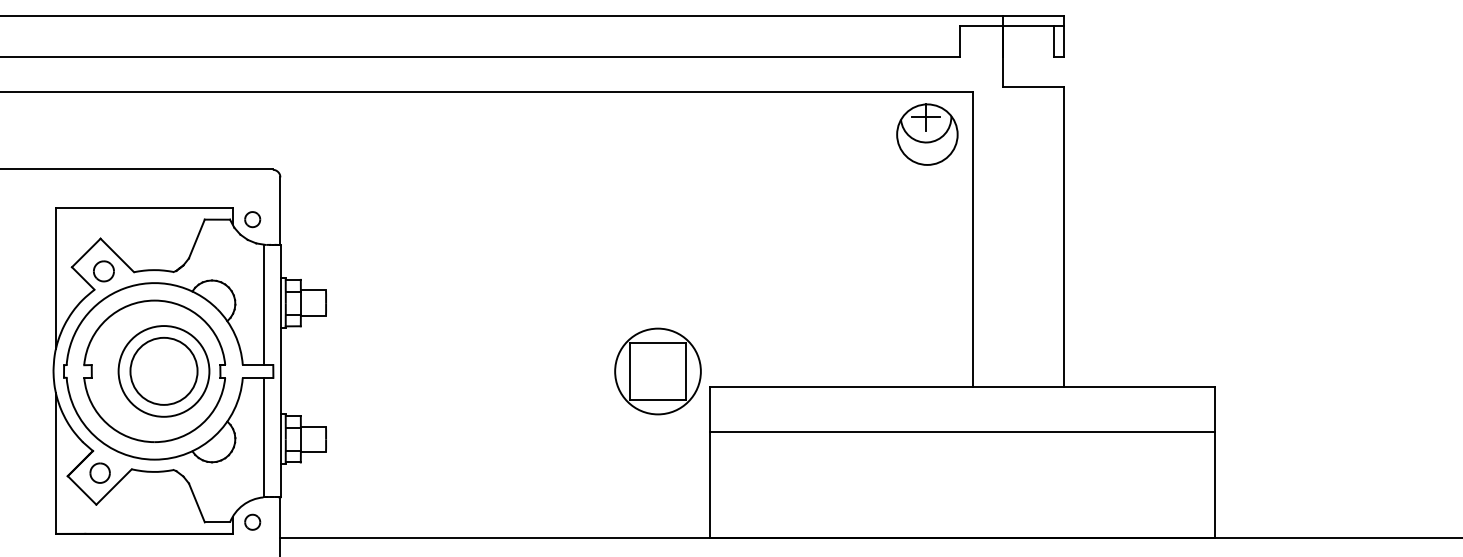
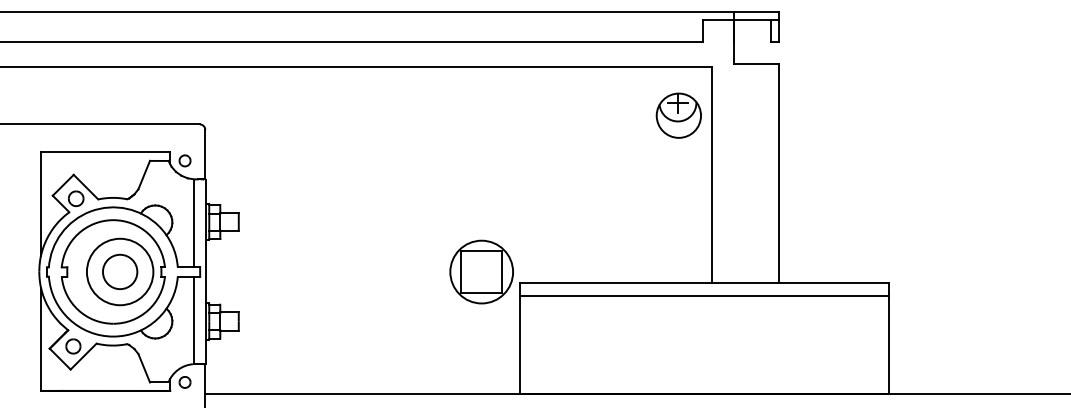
part: (926, 134) -> (678, 115), moved
circle: (163, 370) -> (119, 271), size x0.7
line: (962, 432) -> (704, 296), moved

